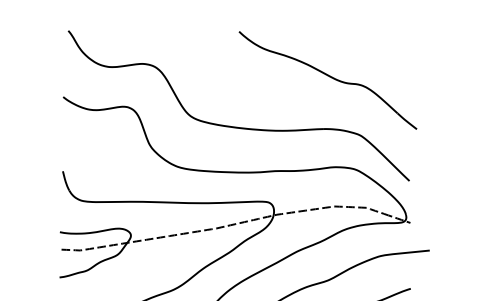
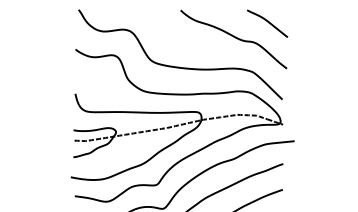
curve: (384, 51) -> (267, 22), added

